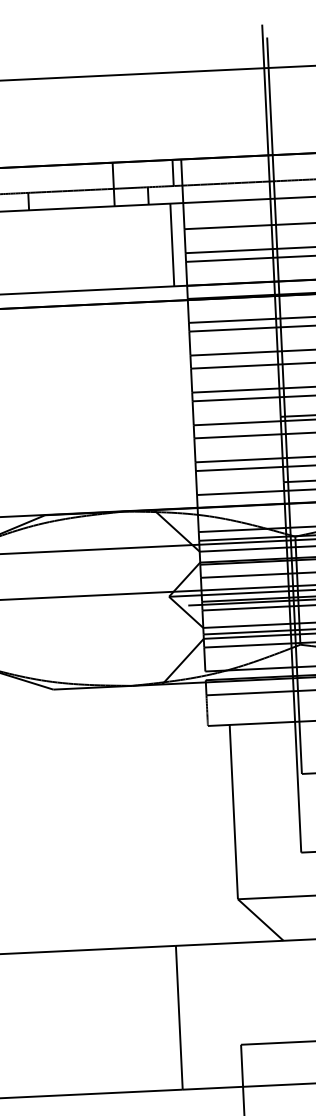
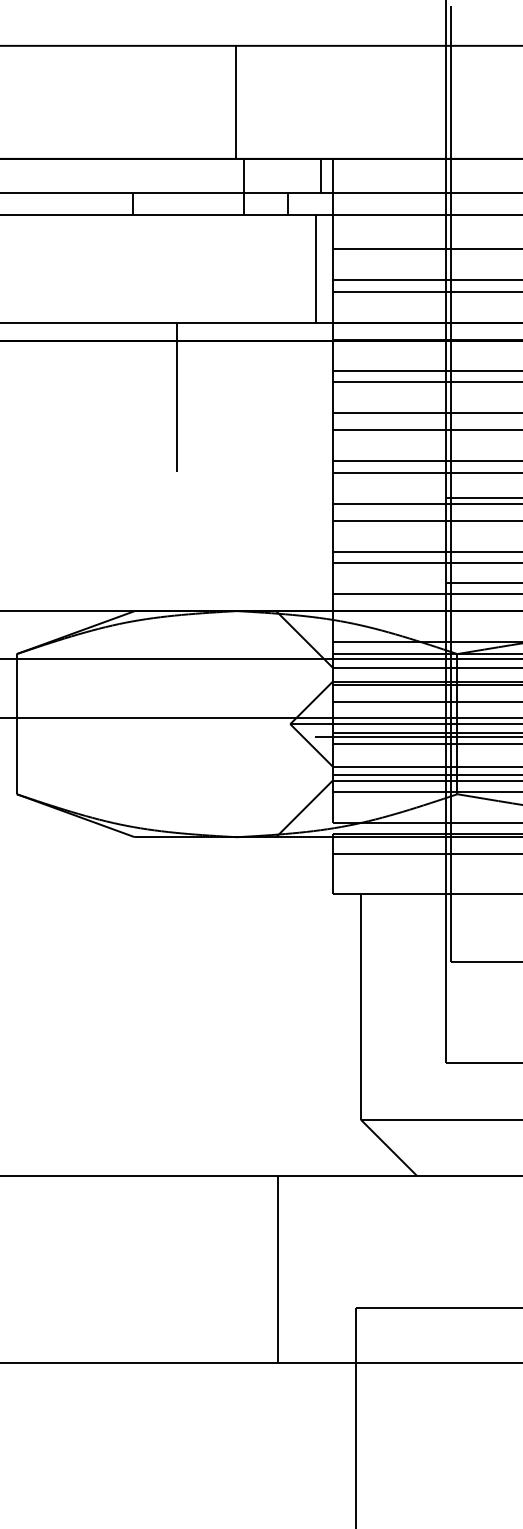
line: (104, 118) -> (236, 101), added
line: (69, 349) -> (176, 397), added

